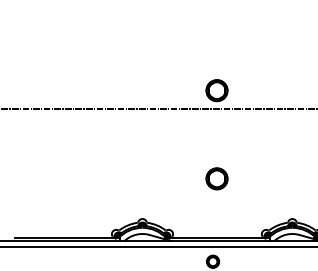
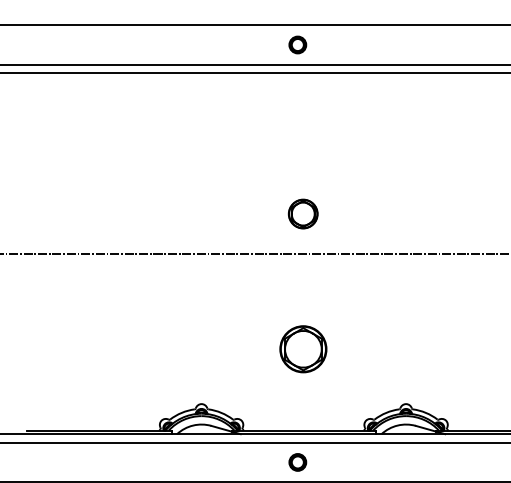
part: (216, 90) -> (302, 213), moved
part: (216, 178) -> (302, 349), size x1.6

